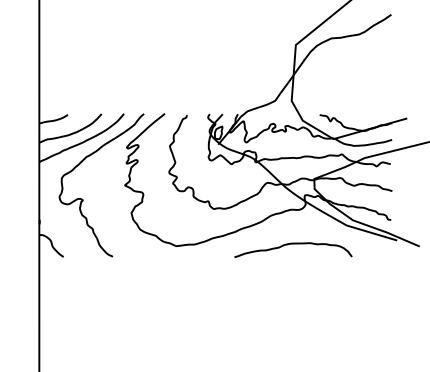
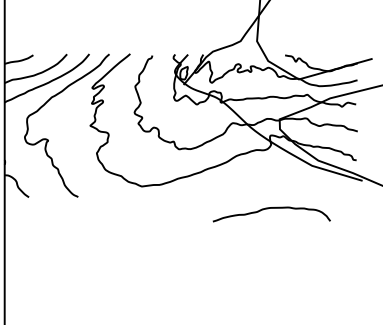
curve: (293, 244) -> (271, 208), moved

